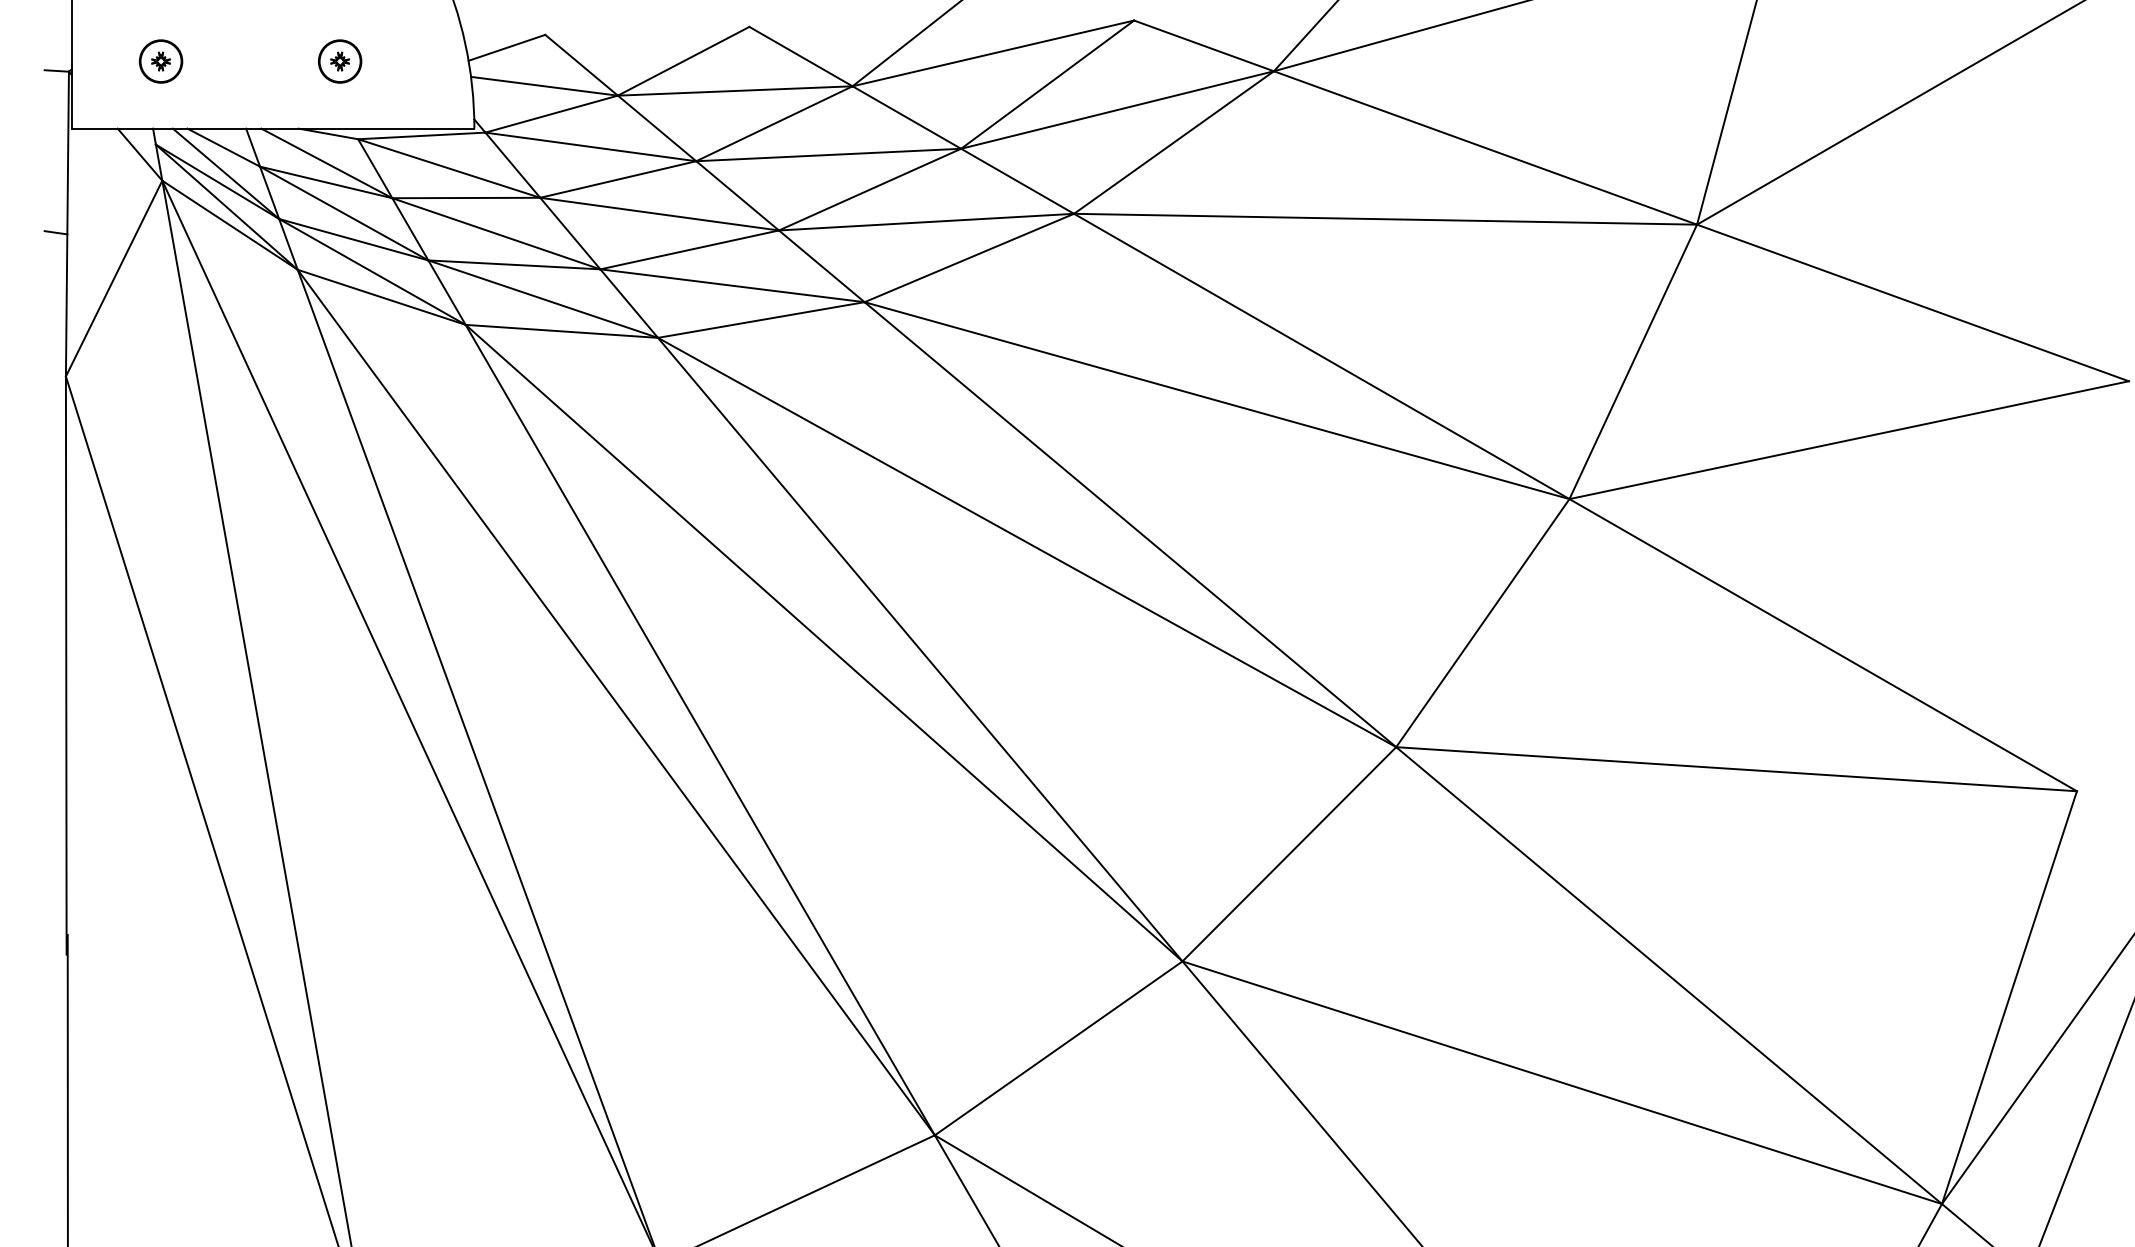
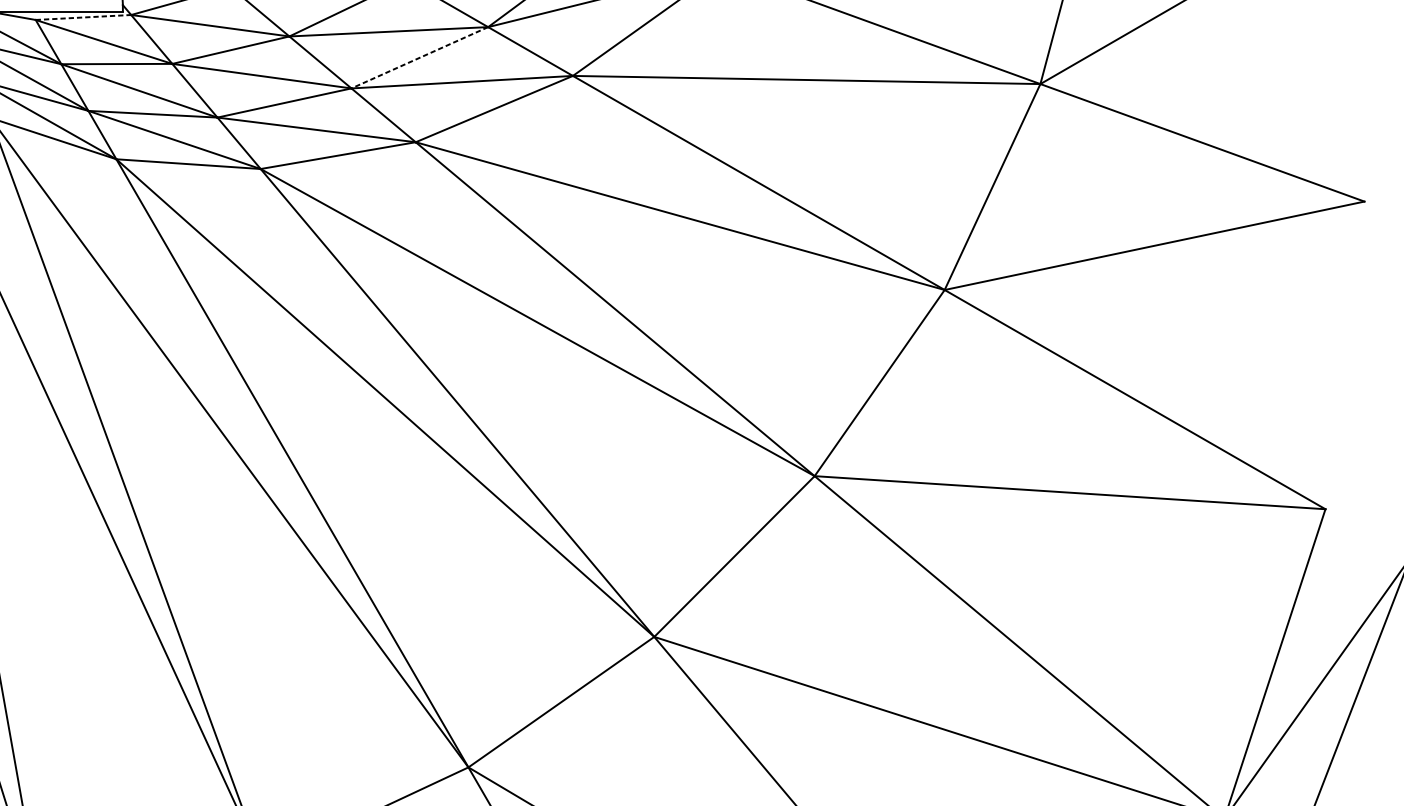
line: (421, 135) -> (83, 17), solid -> dashed
line: (870, 189) -> (420, 57), solid -> dashed

